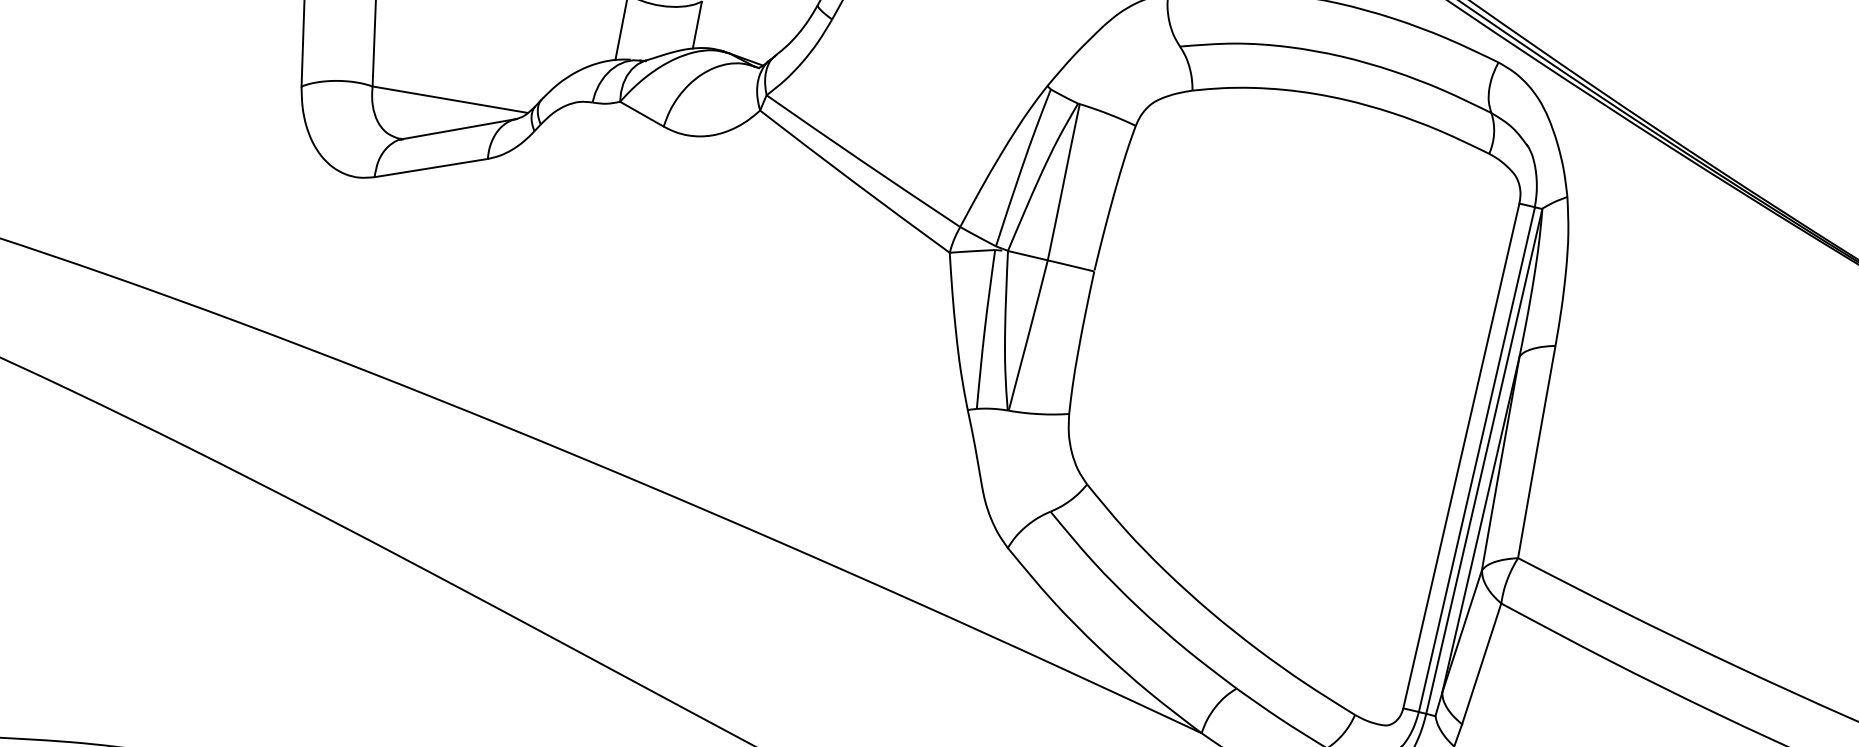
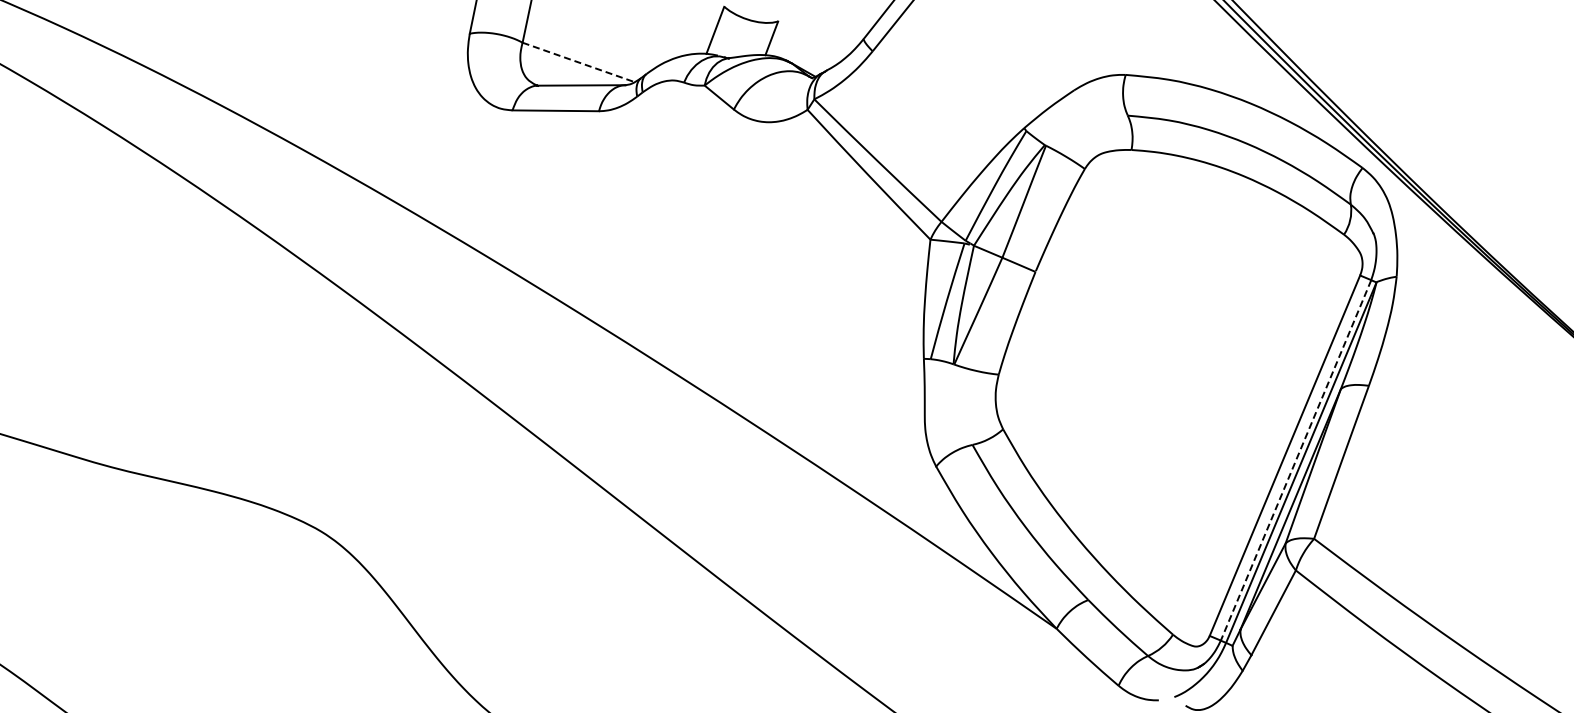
line: (451, 99) -> (579, 62), solid -> dashed
line: (1476, 459) -> (1295, 460), solid -> dashed

